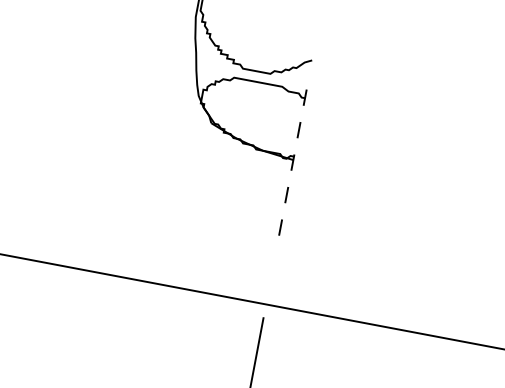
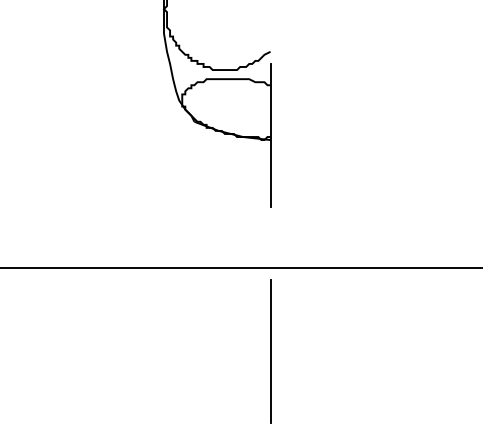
line: (294, 154) -> (270, 135), dashed -> solid

